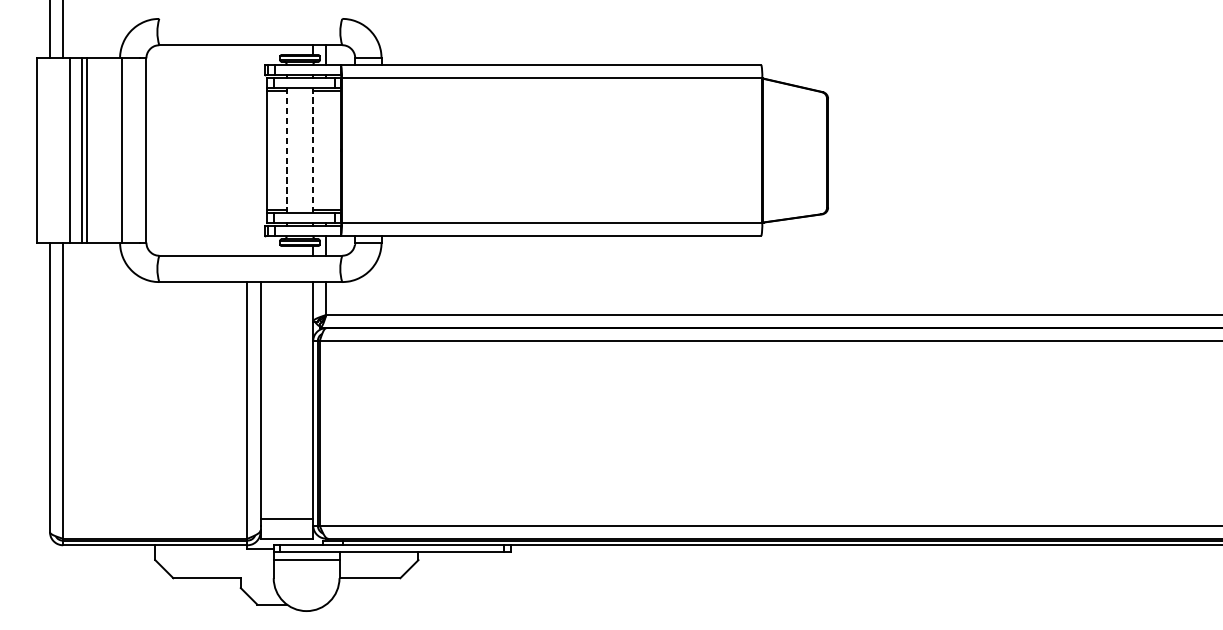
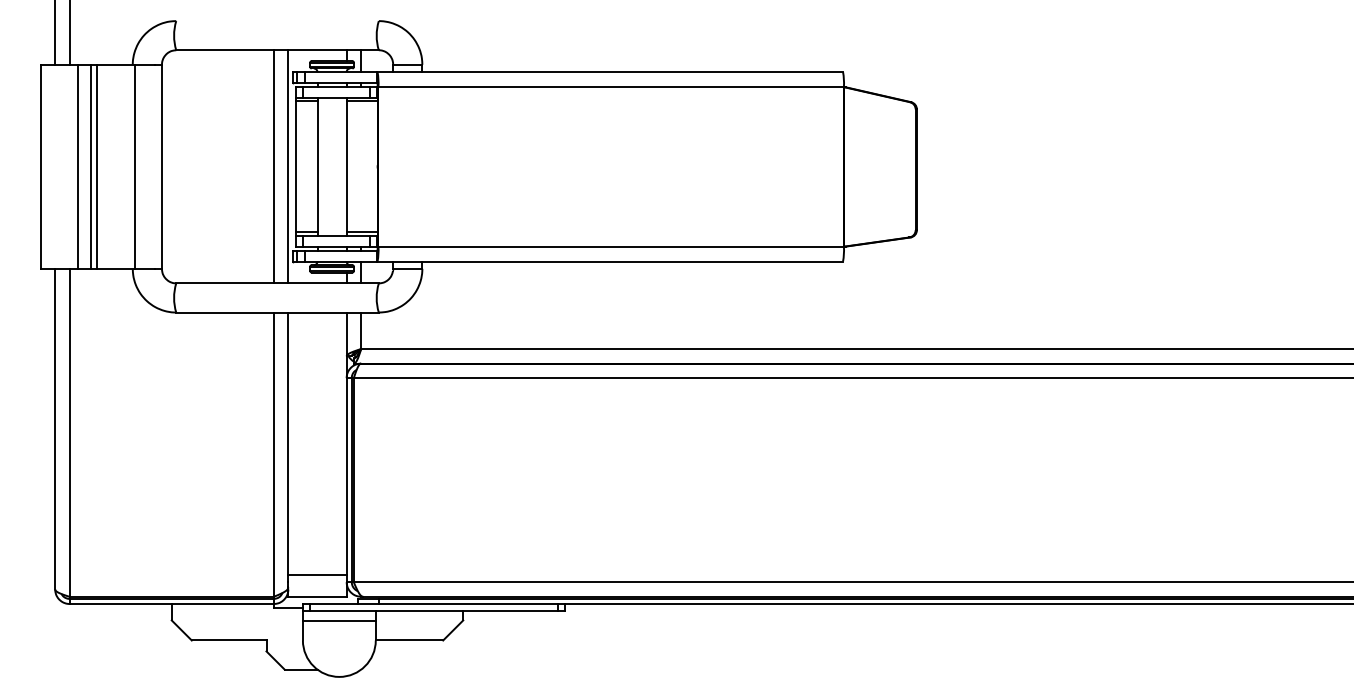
line: (247, 150) -> (273, 166), added
line: (260, 150) -> (288, 166), added
line: (313, 150) -> (346, 166), dashed -> solid
line: (286, 151) -> (317, 167), dashed -> solid

